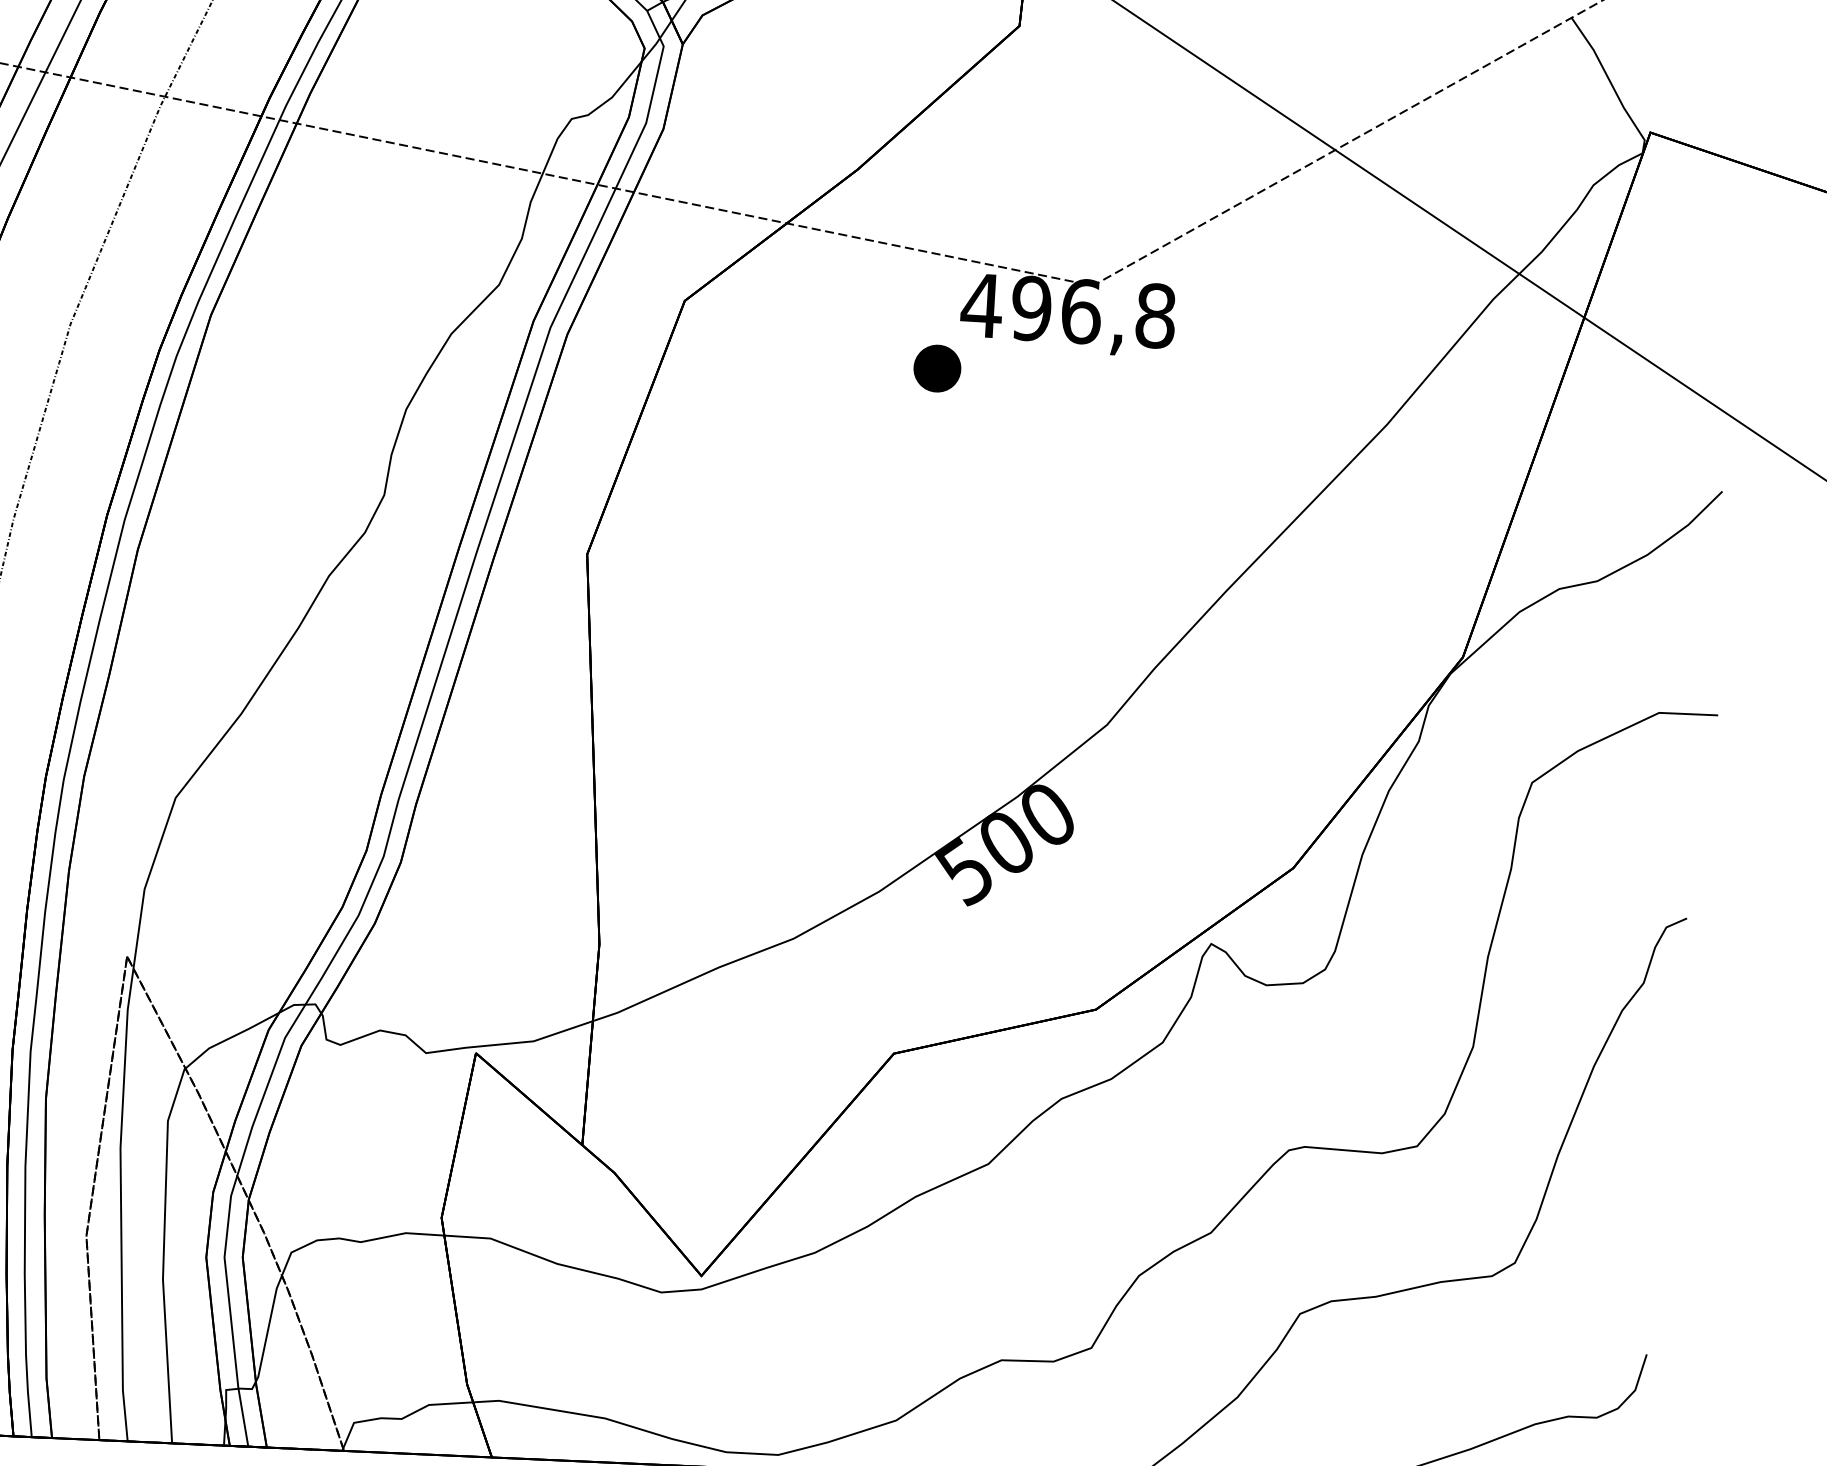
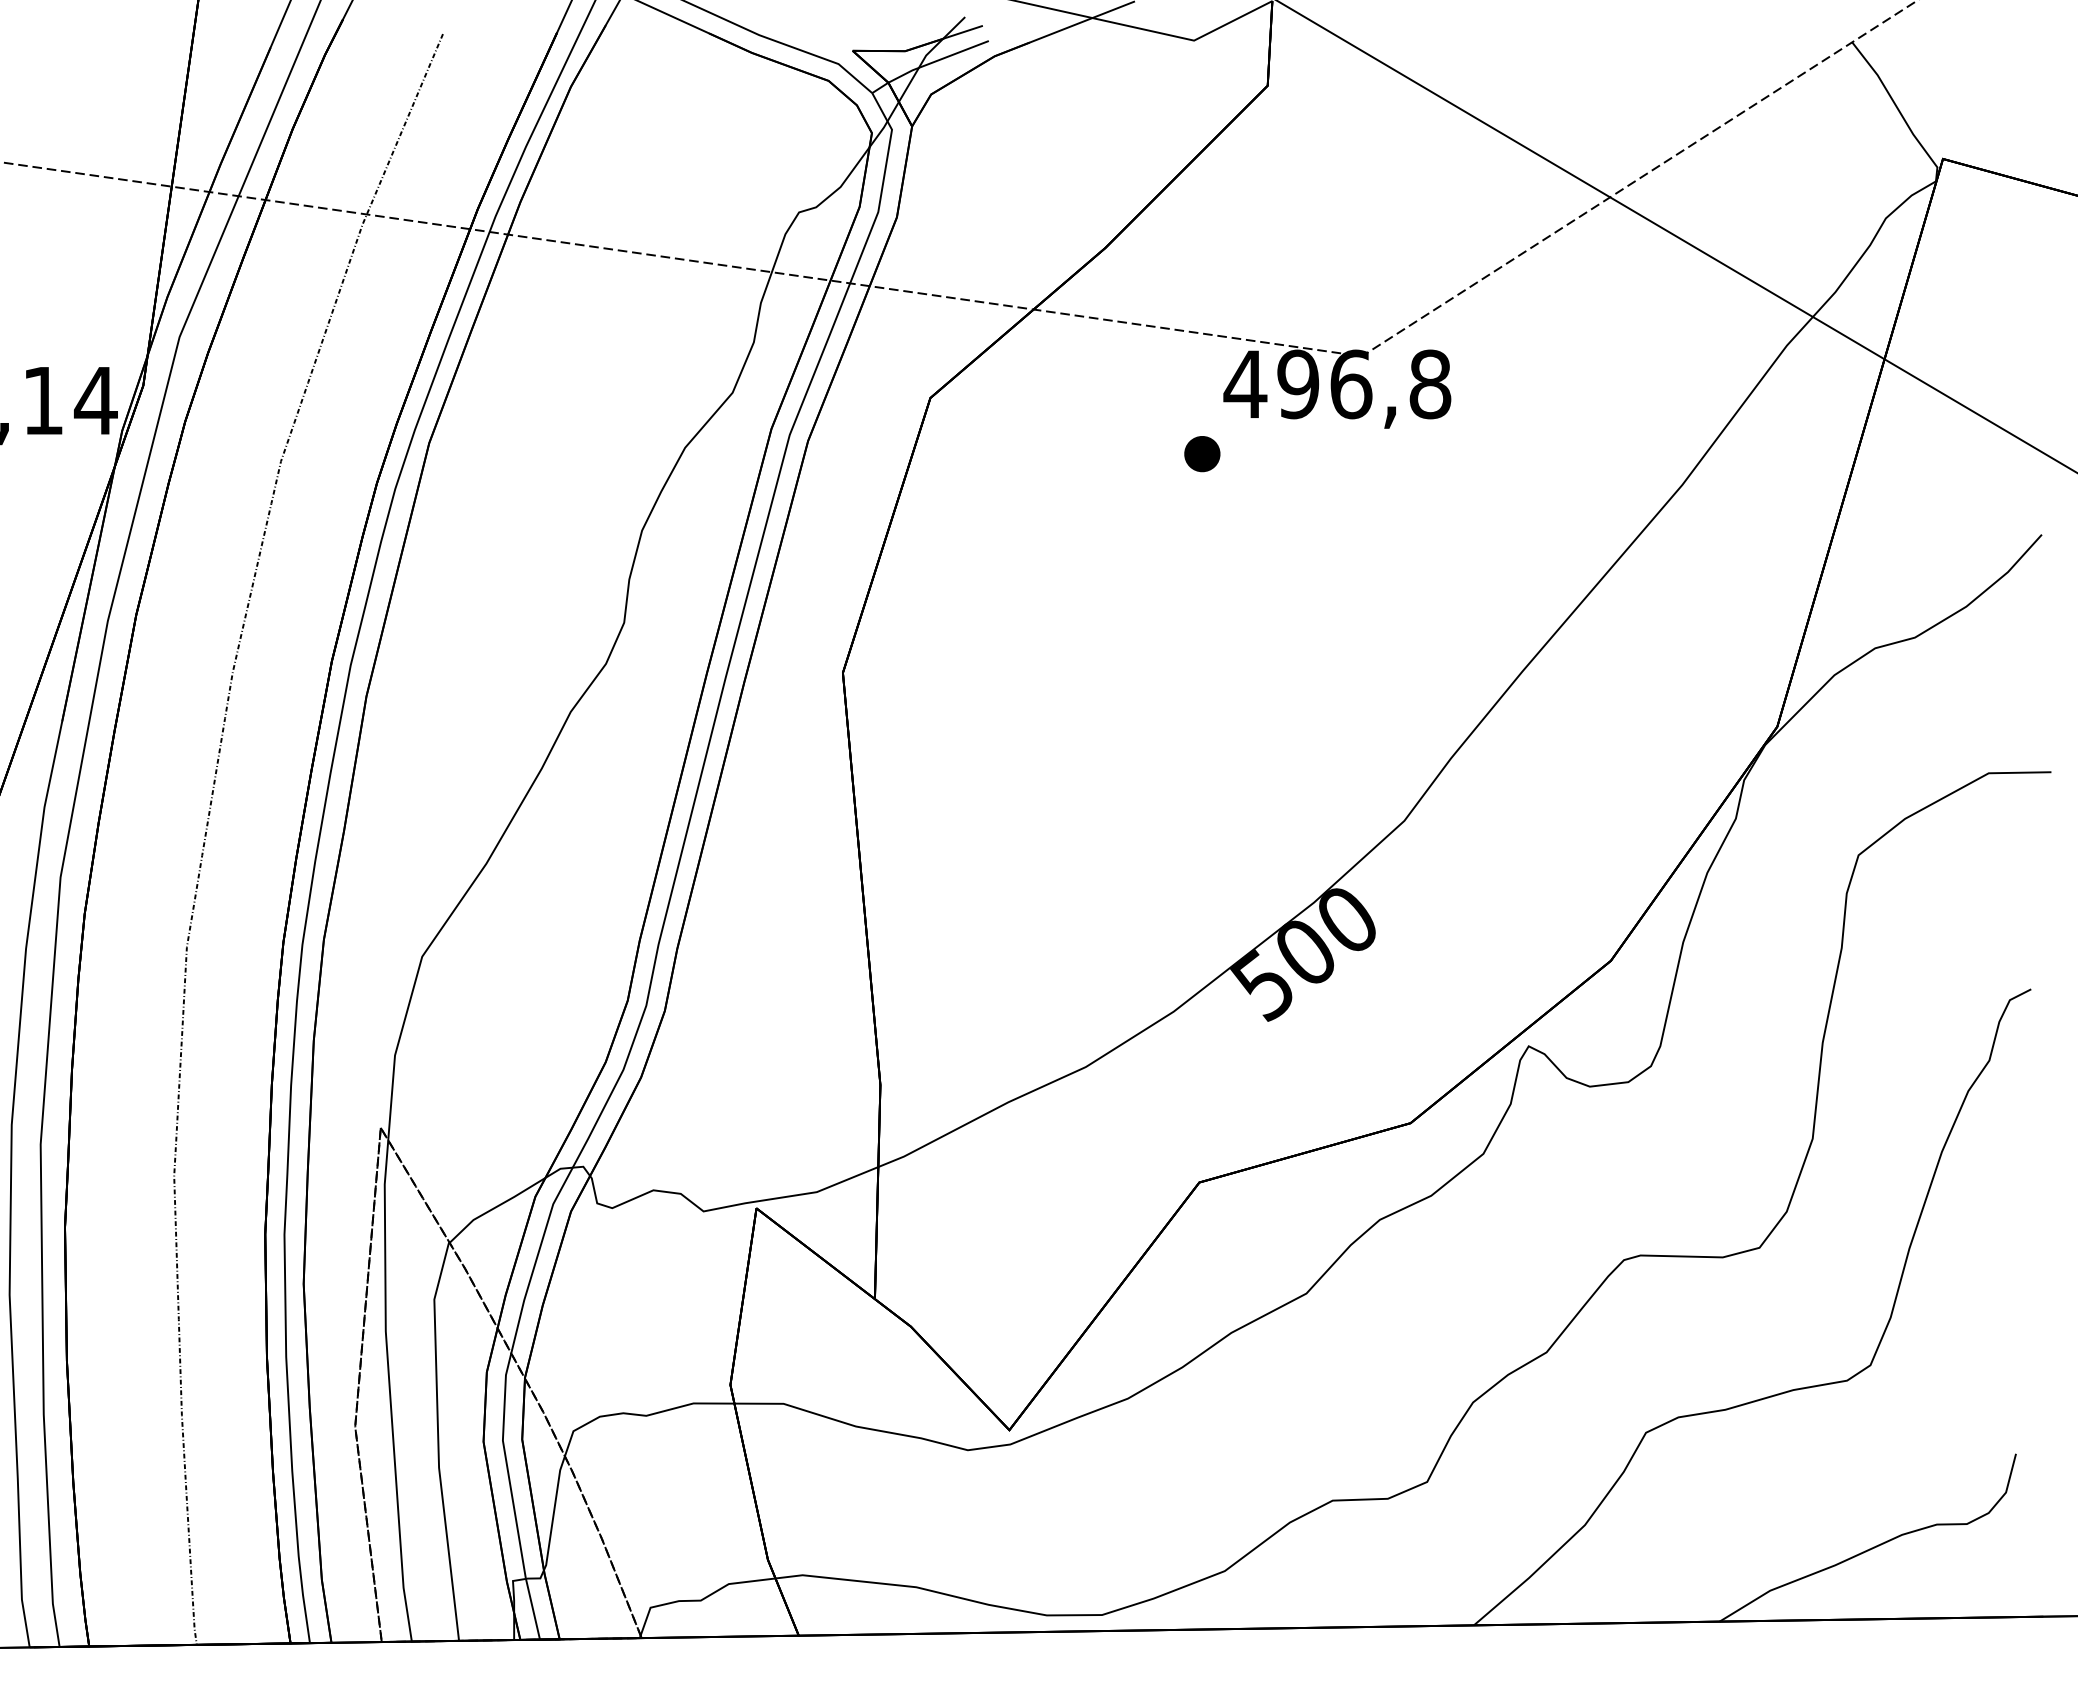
part: (937, 369) -> (1202, 454), size x0.71

